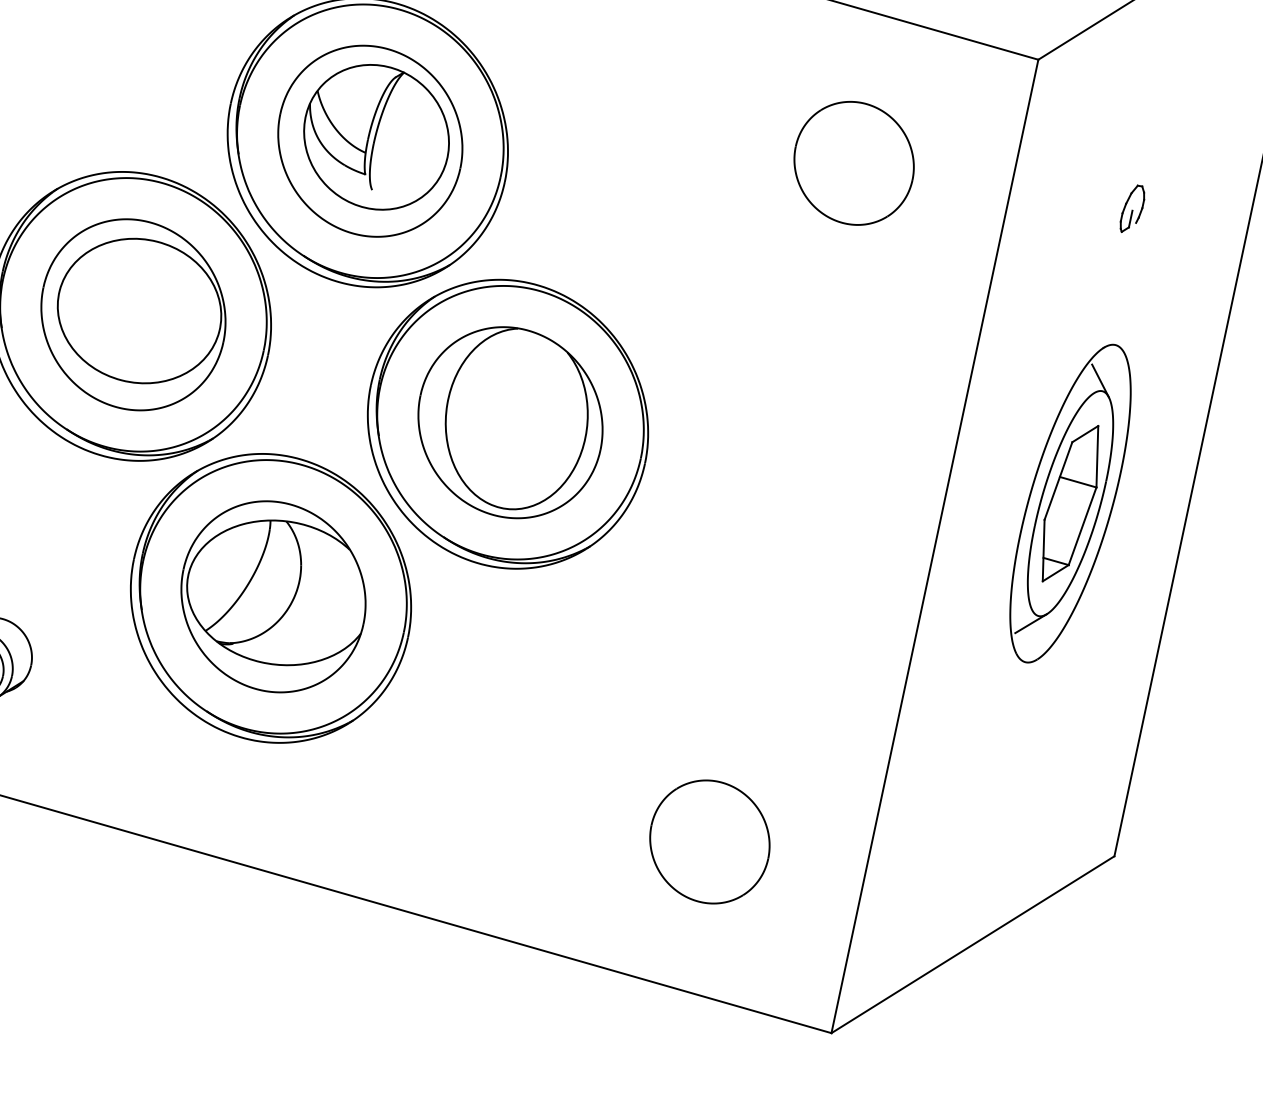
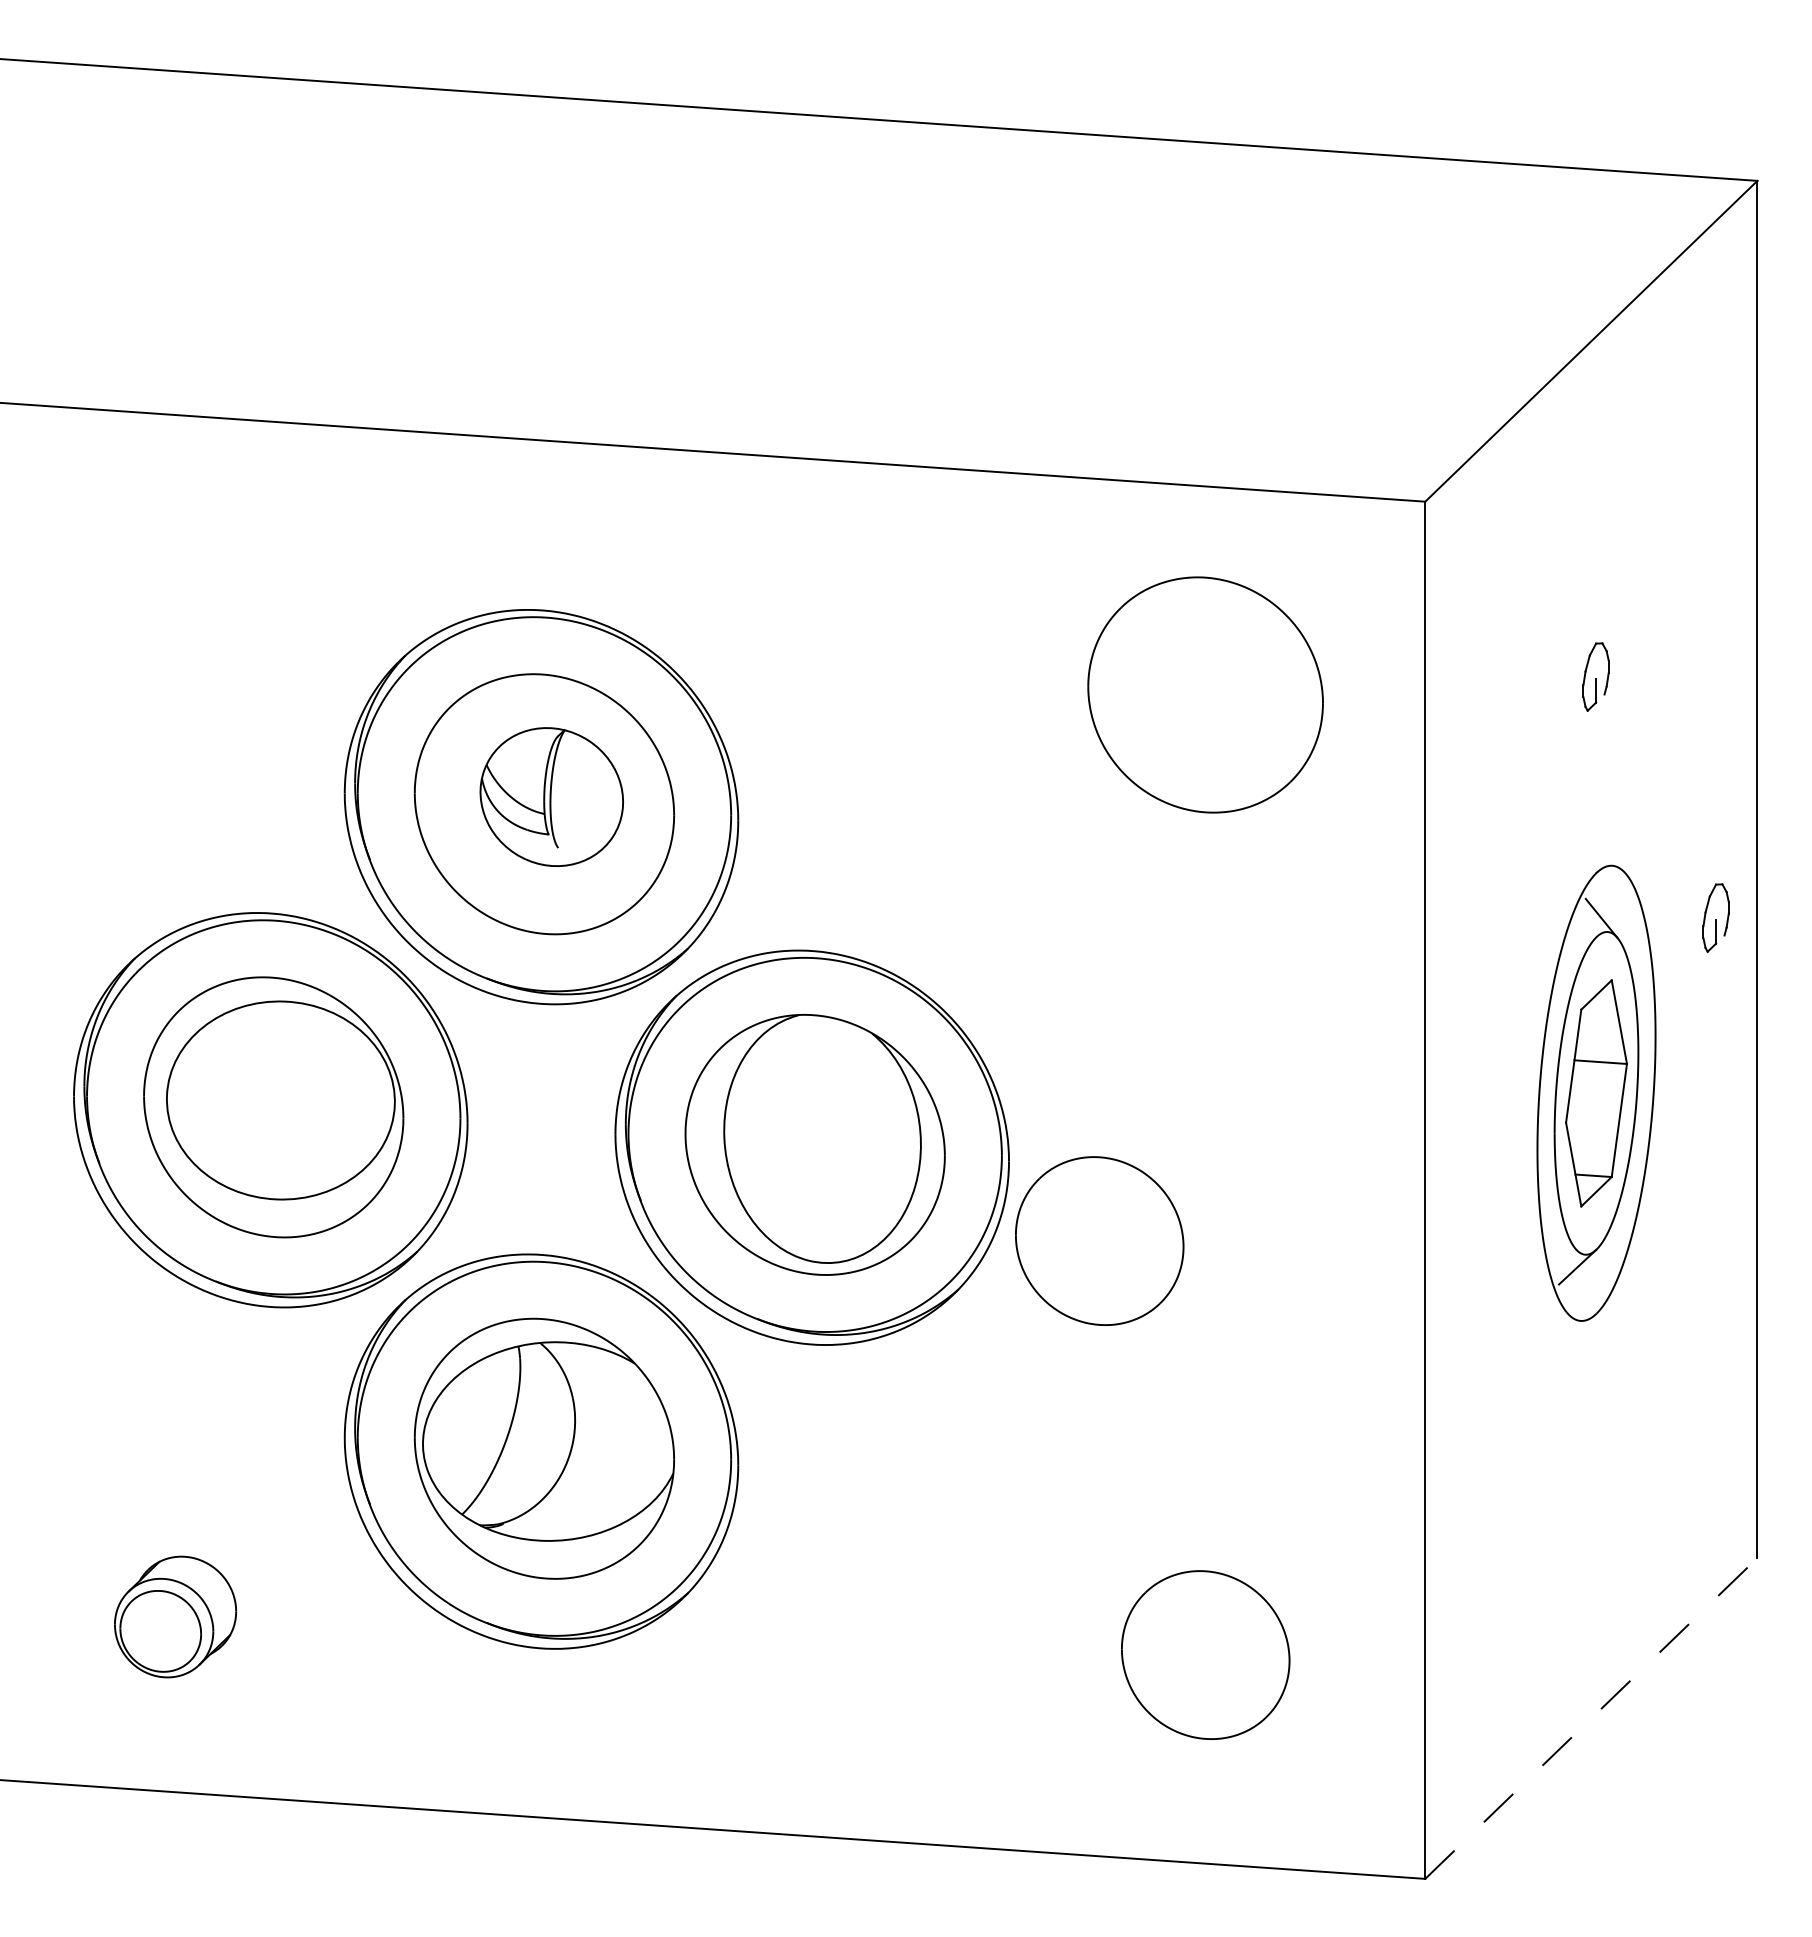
part: (376, 136) -> (551, 796), size x0.7
part: (854, 162) -> (1205, 694), size x1.4
part: (1181, 397) -> (1715, 917), added
part: (697, 532) -> (1099, 1240), added
line: (973, 944) -> (1591, 1718), solid -> dashed

